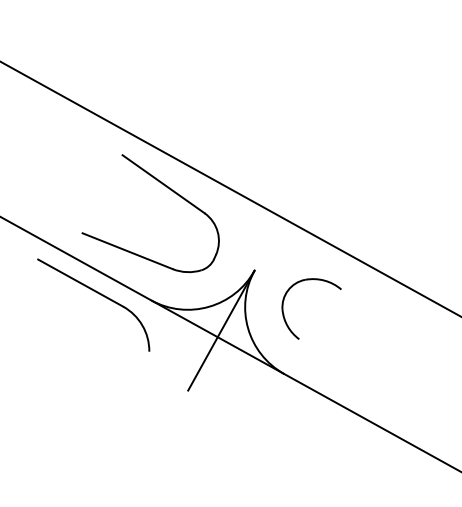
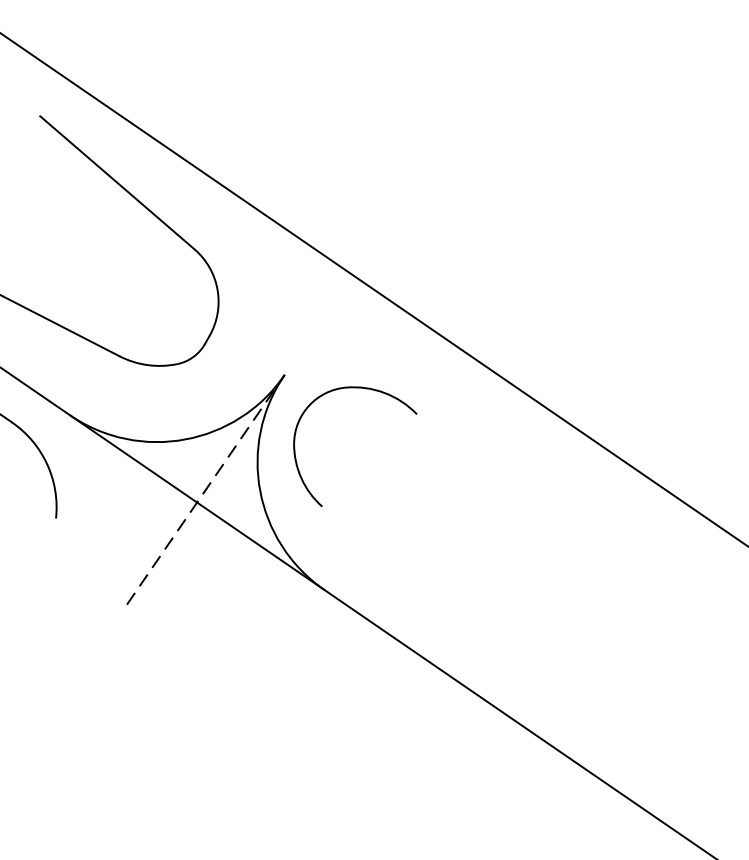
part: (284, 314) -> (297, 453), moved
line: (221, 330) -> (205, 489), solid -> dashed

